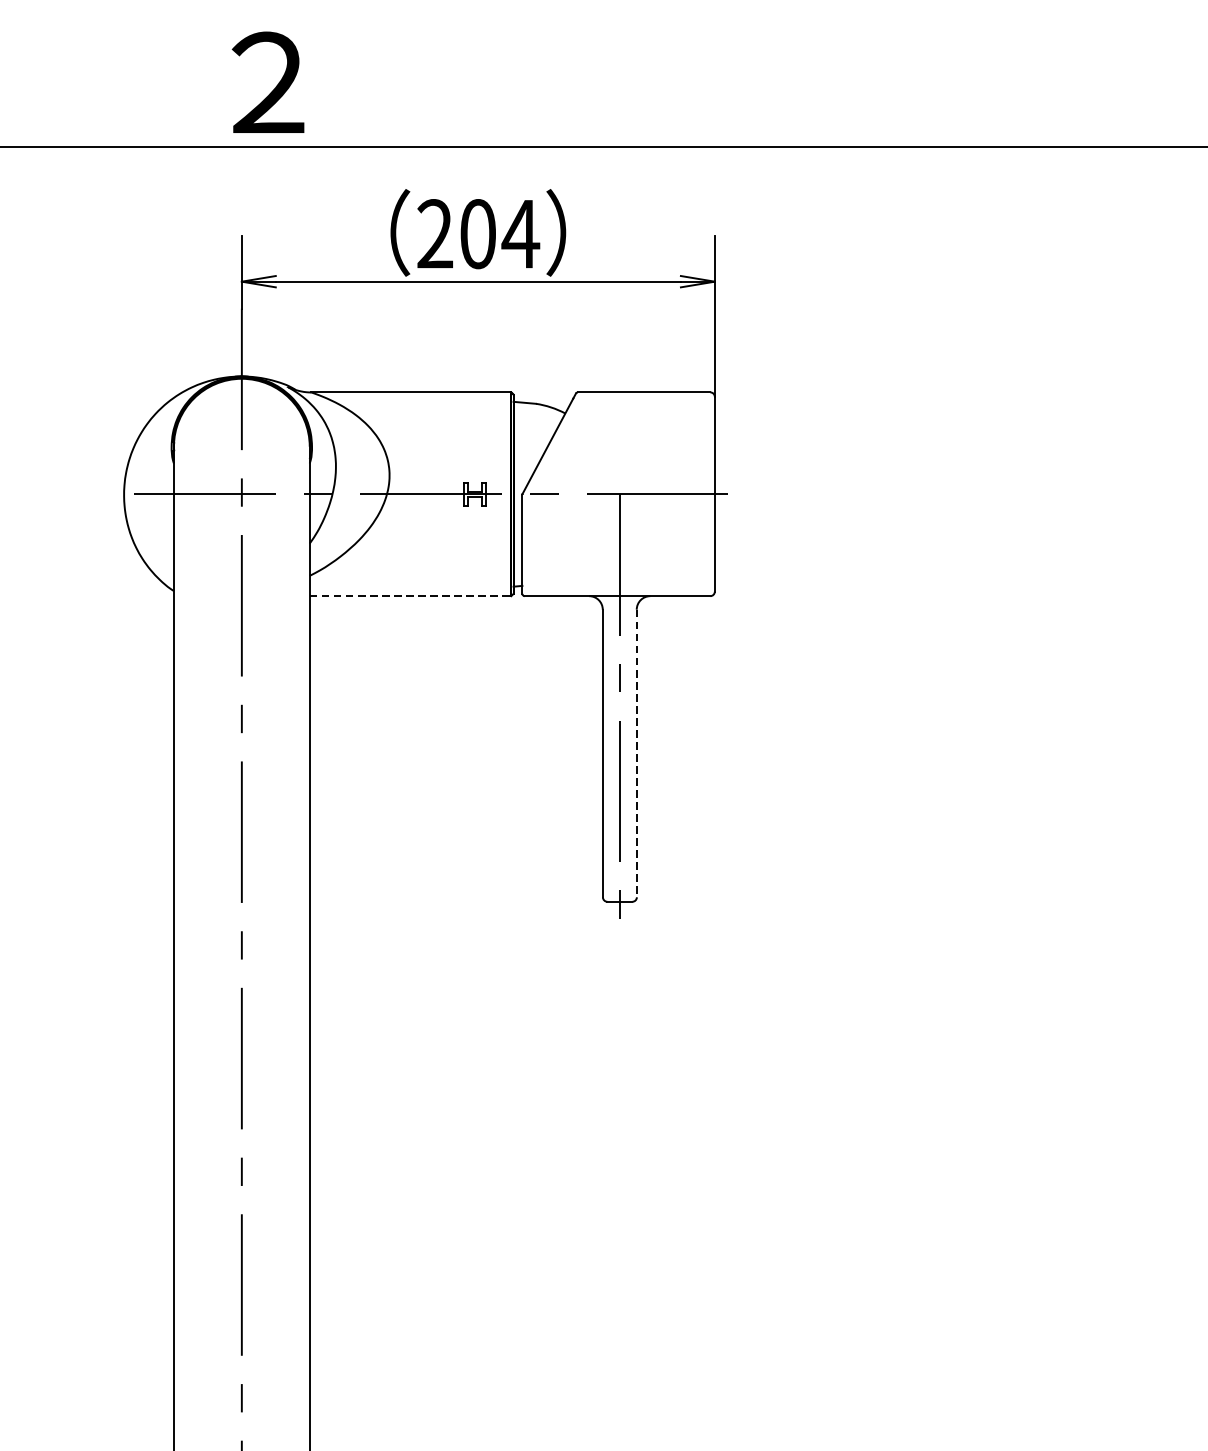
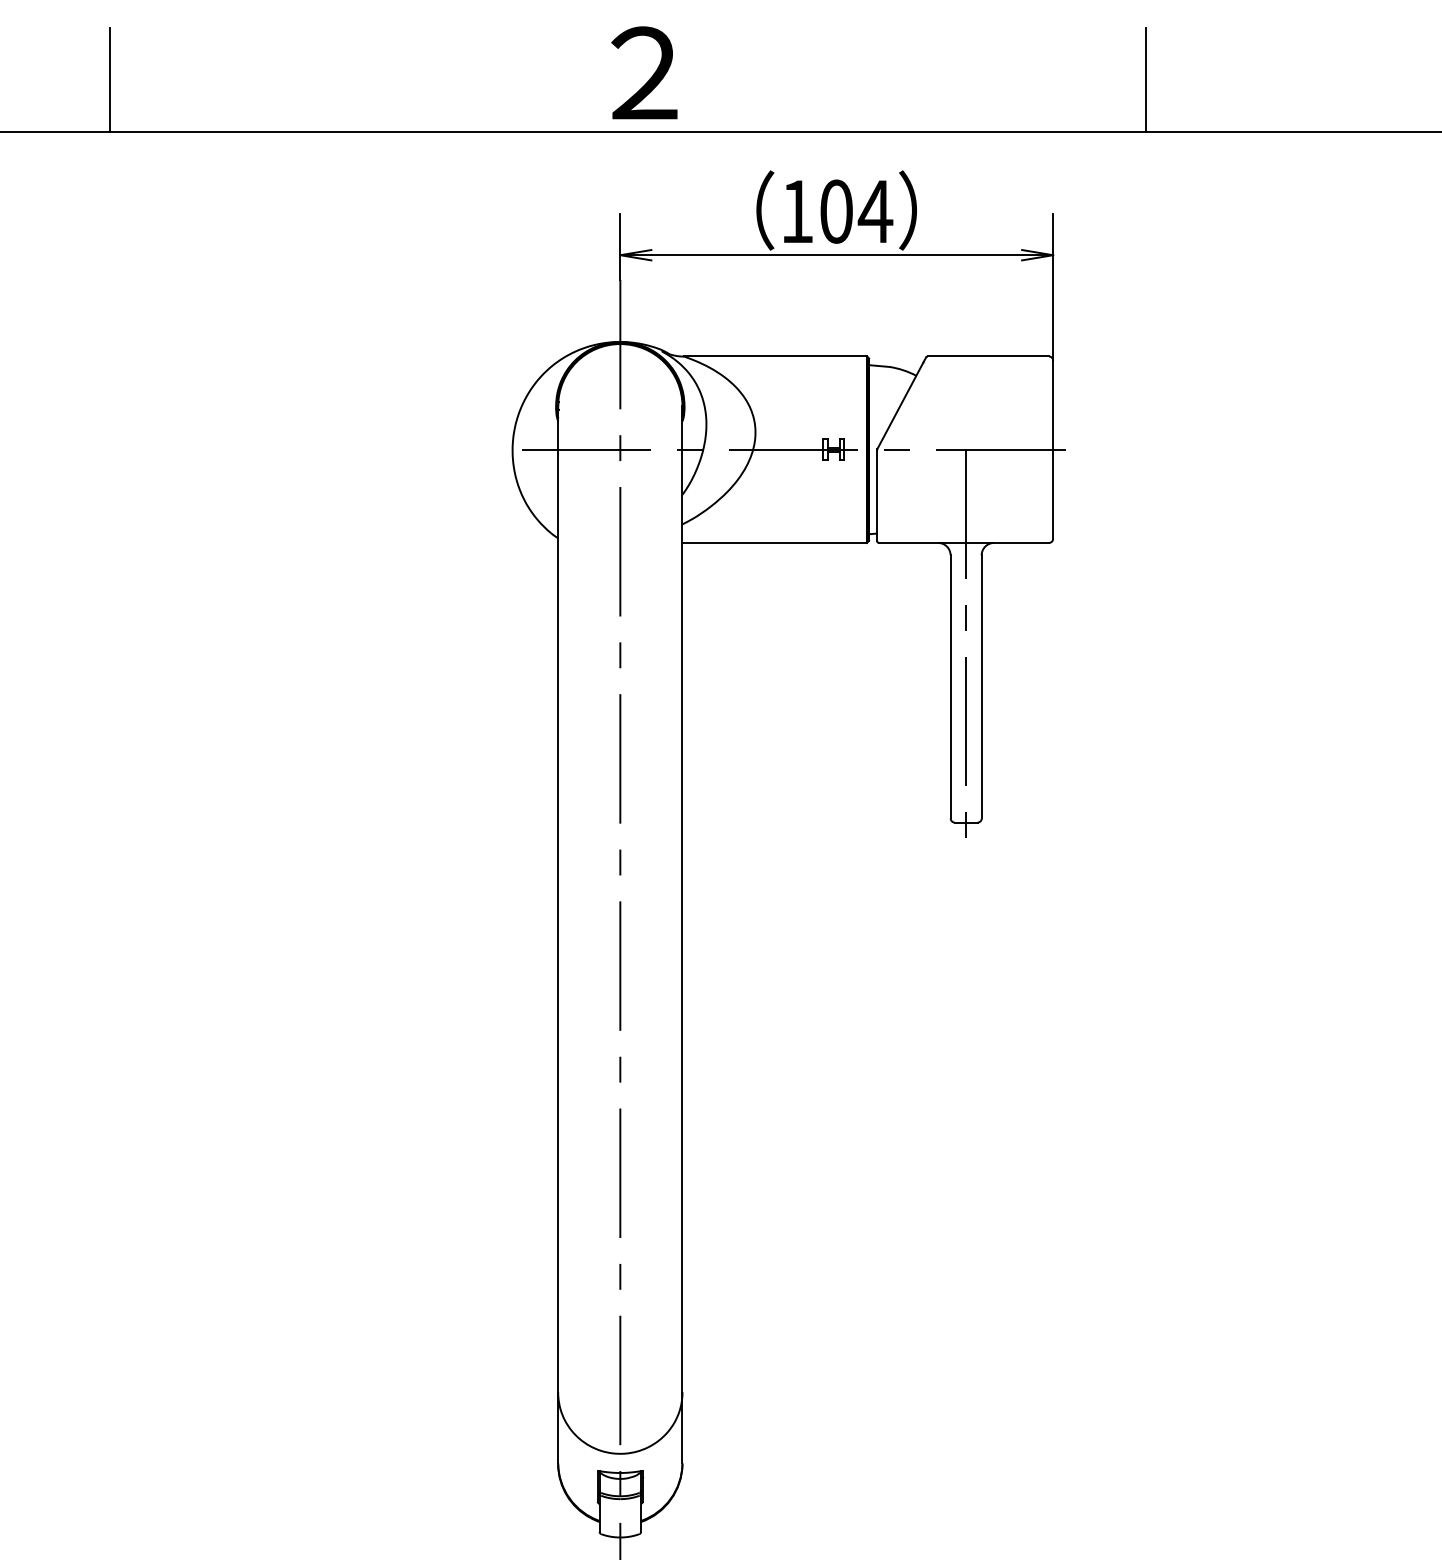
line: (815, 89) -> (1145, 79), added
text: (435, 232) -> (797, 210), 204 -> 104
line: (411, 595) -> (775, 542), dashed -> solid
line: (636, 753) -> (981, 686), dashed -> solid

